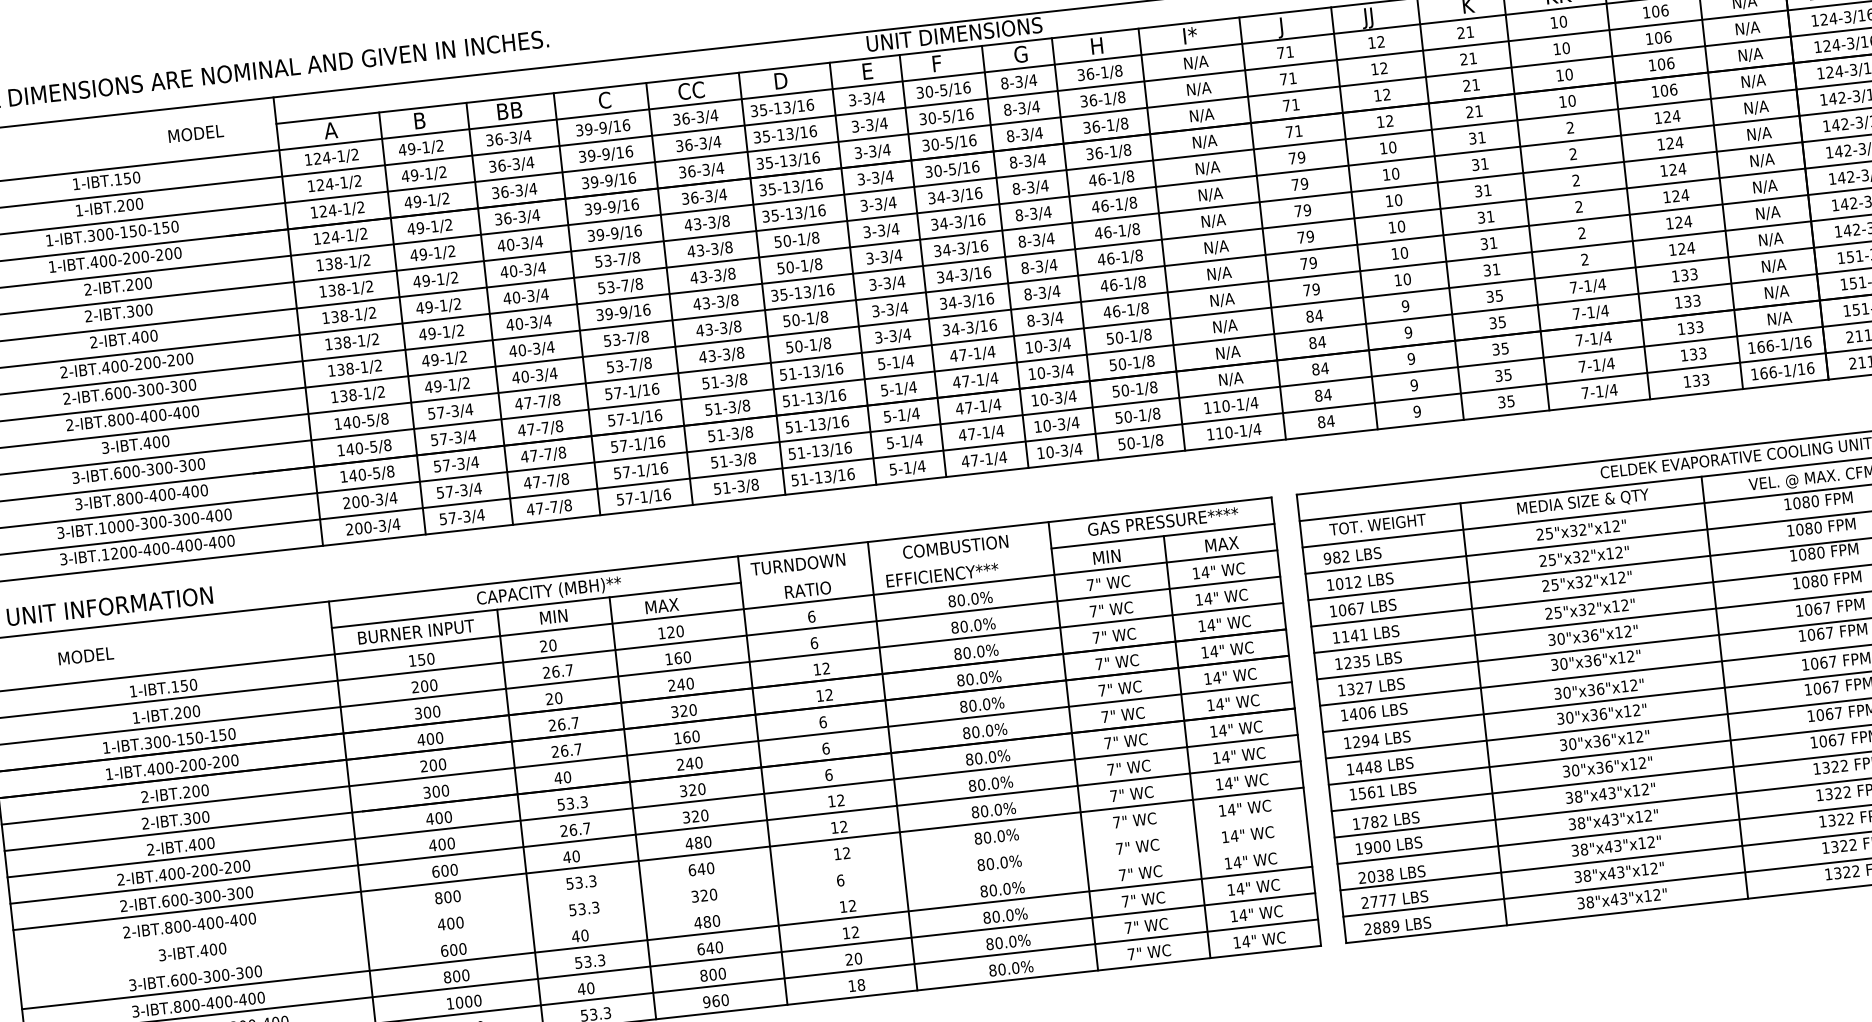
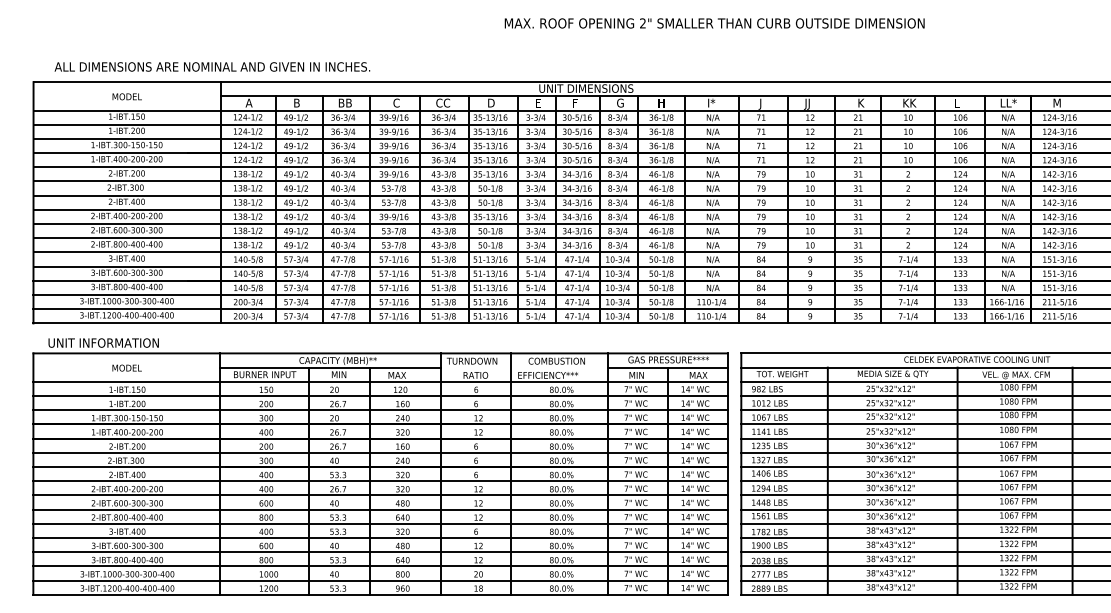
text: (194, 133) -> (126, 96), moved
text: (84, 655) -> (126, 367), moved
line: (661, 884) -> (380, 523), added
line: (664, 910) -> (380, 537), added

